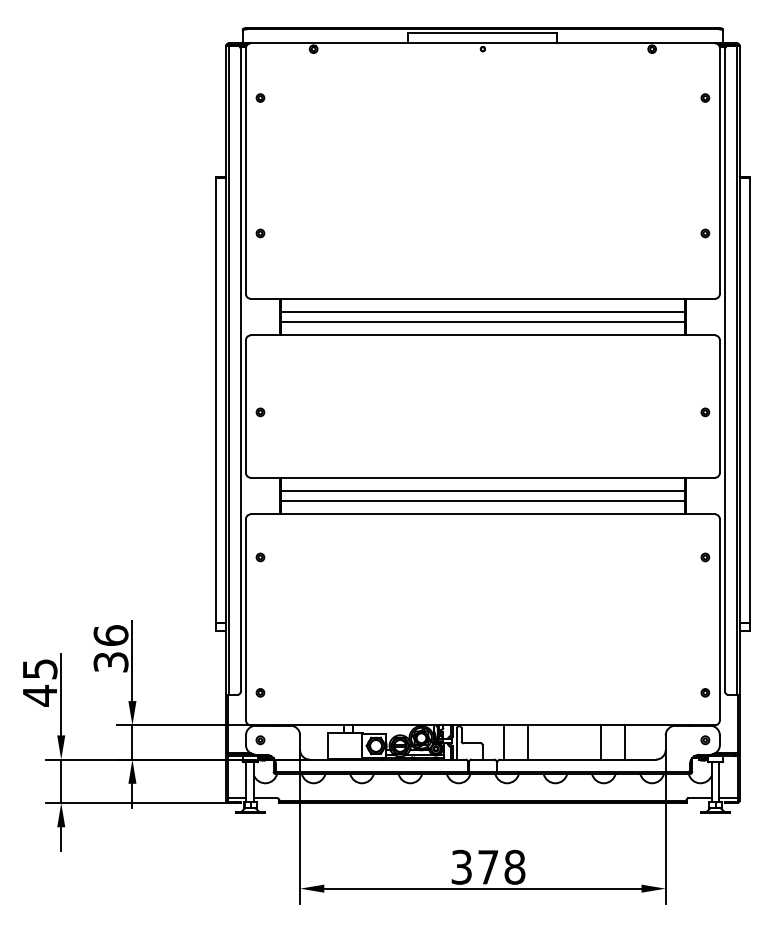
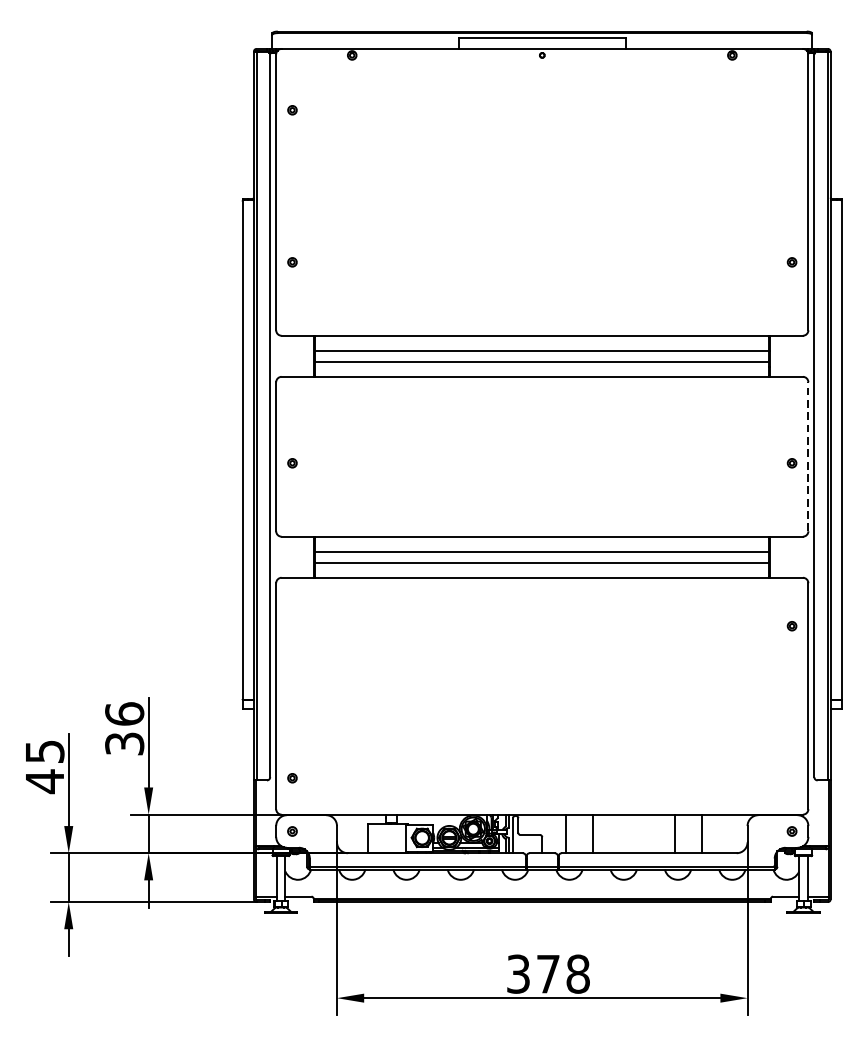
part: (705, 97) -> (792, 109), removed
line: (719, 406) -> (807, 456), solid -> dashed
part: (260, 557) -> (292, 626), removed
part: (705, 692) -> (792, 777), removed

